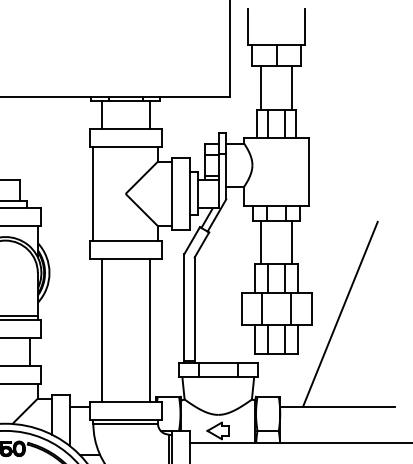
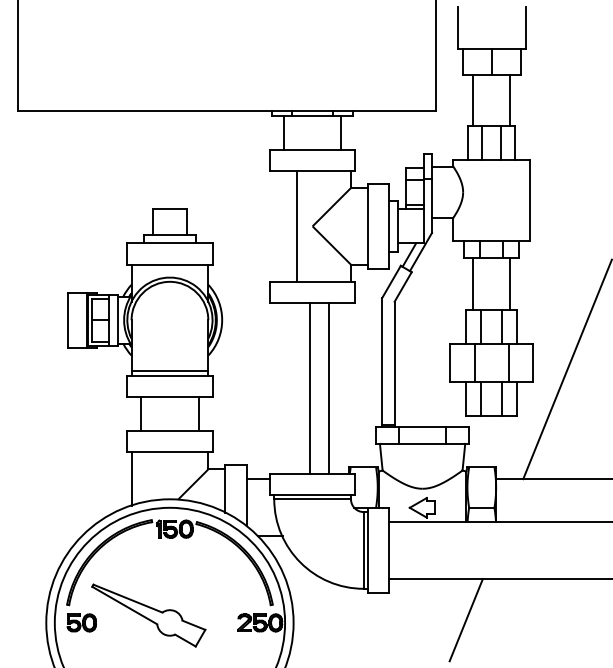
line: (93, 193) -> (297, 225), moved
line: (101, 330) -> (328, 388), moved
line: (149, 330) -> (310, 388), moved

